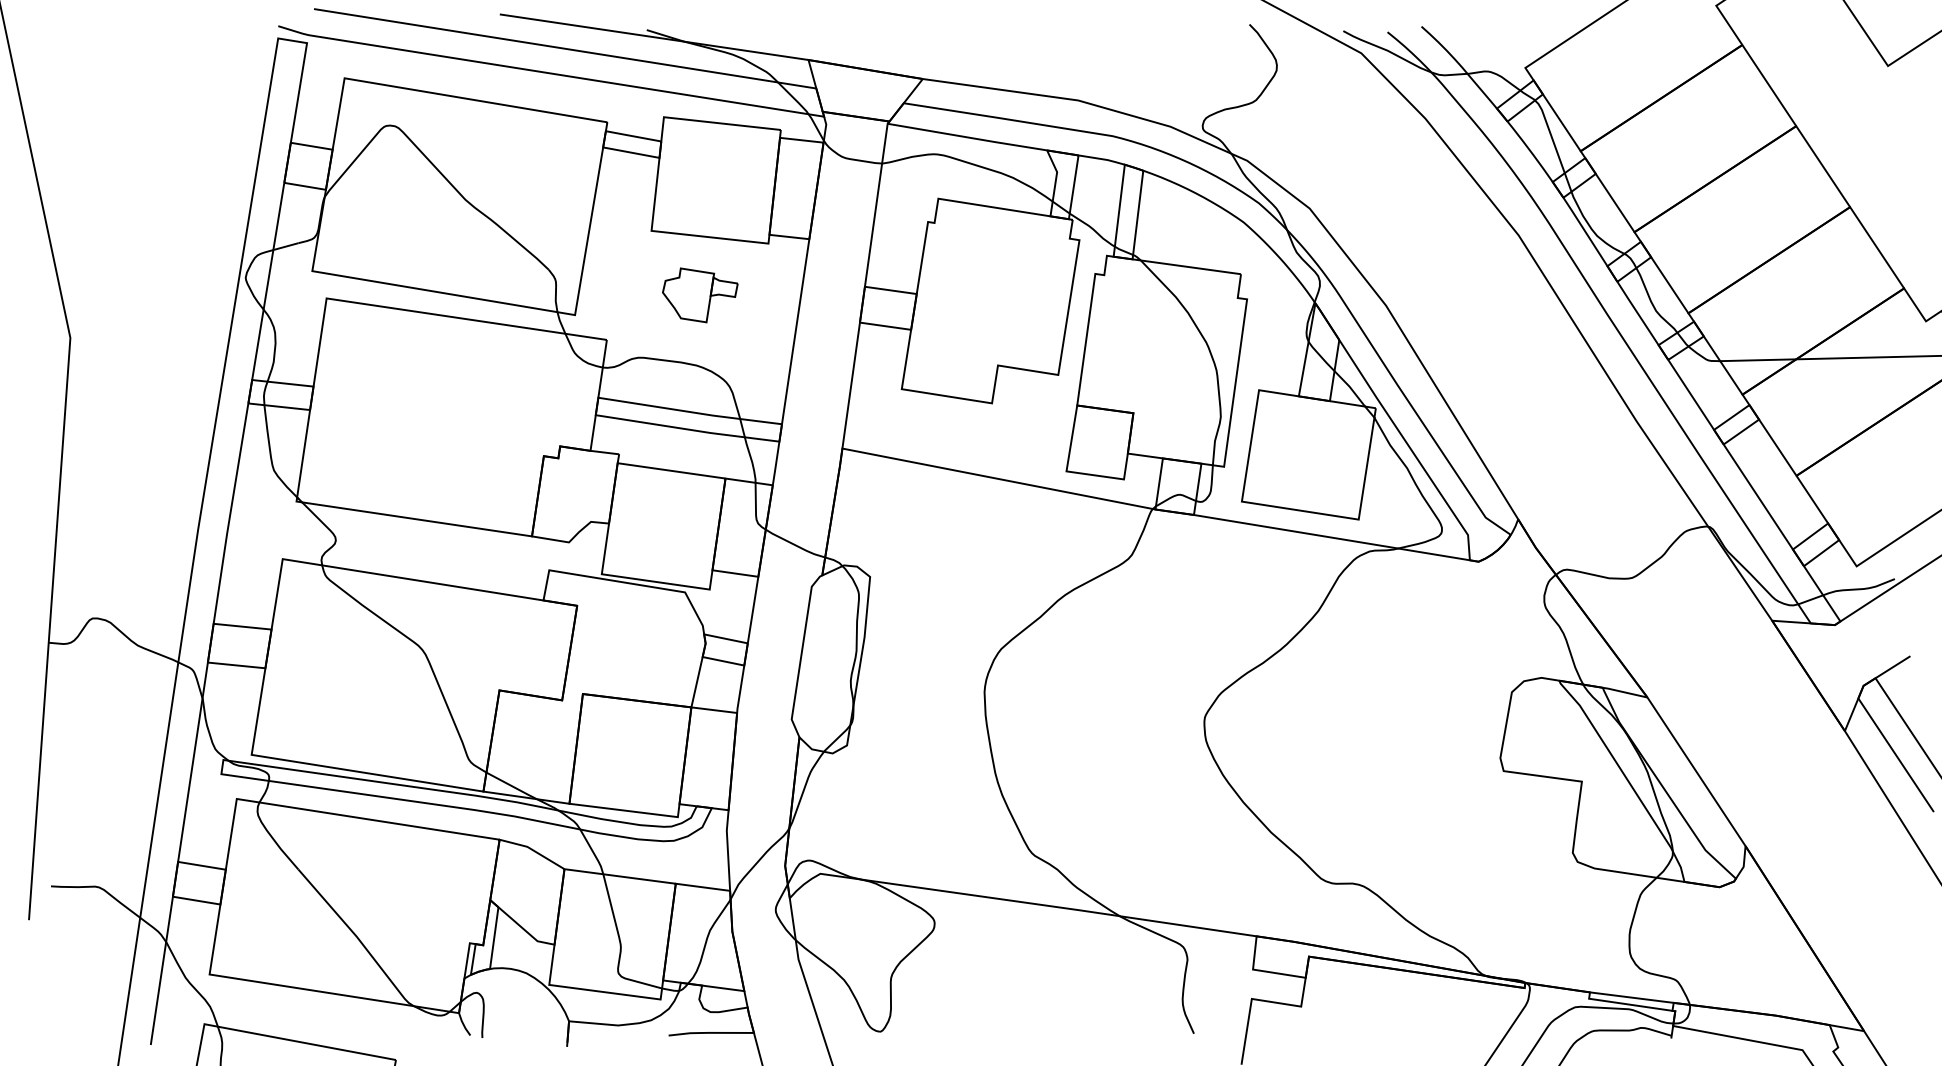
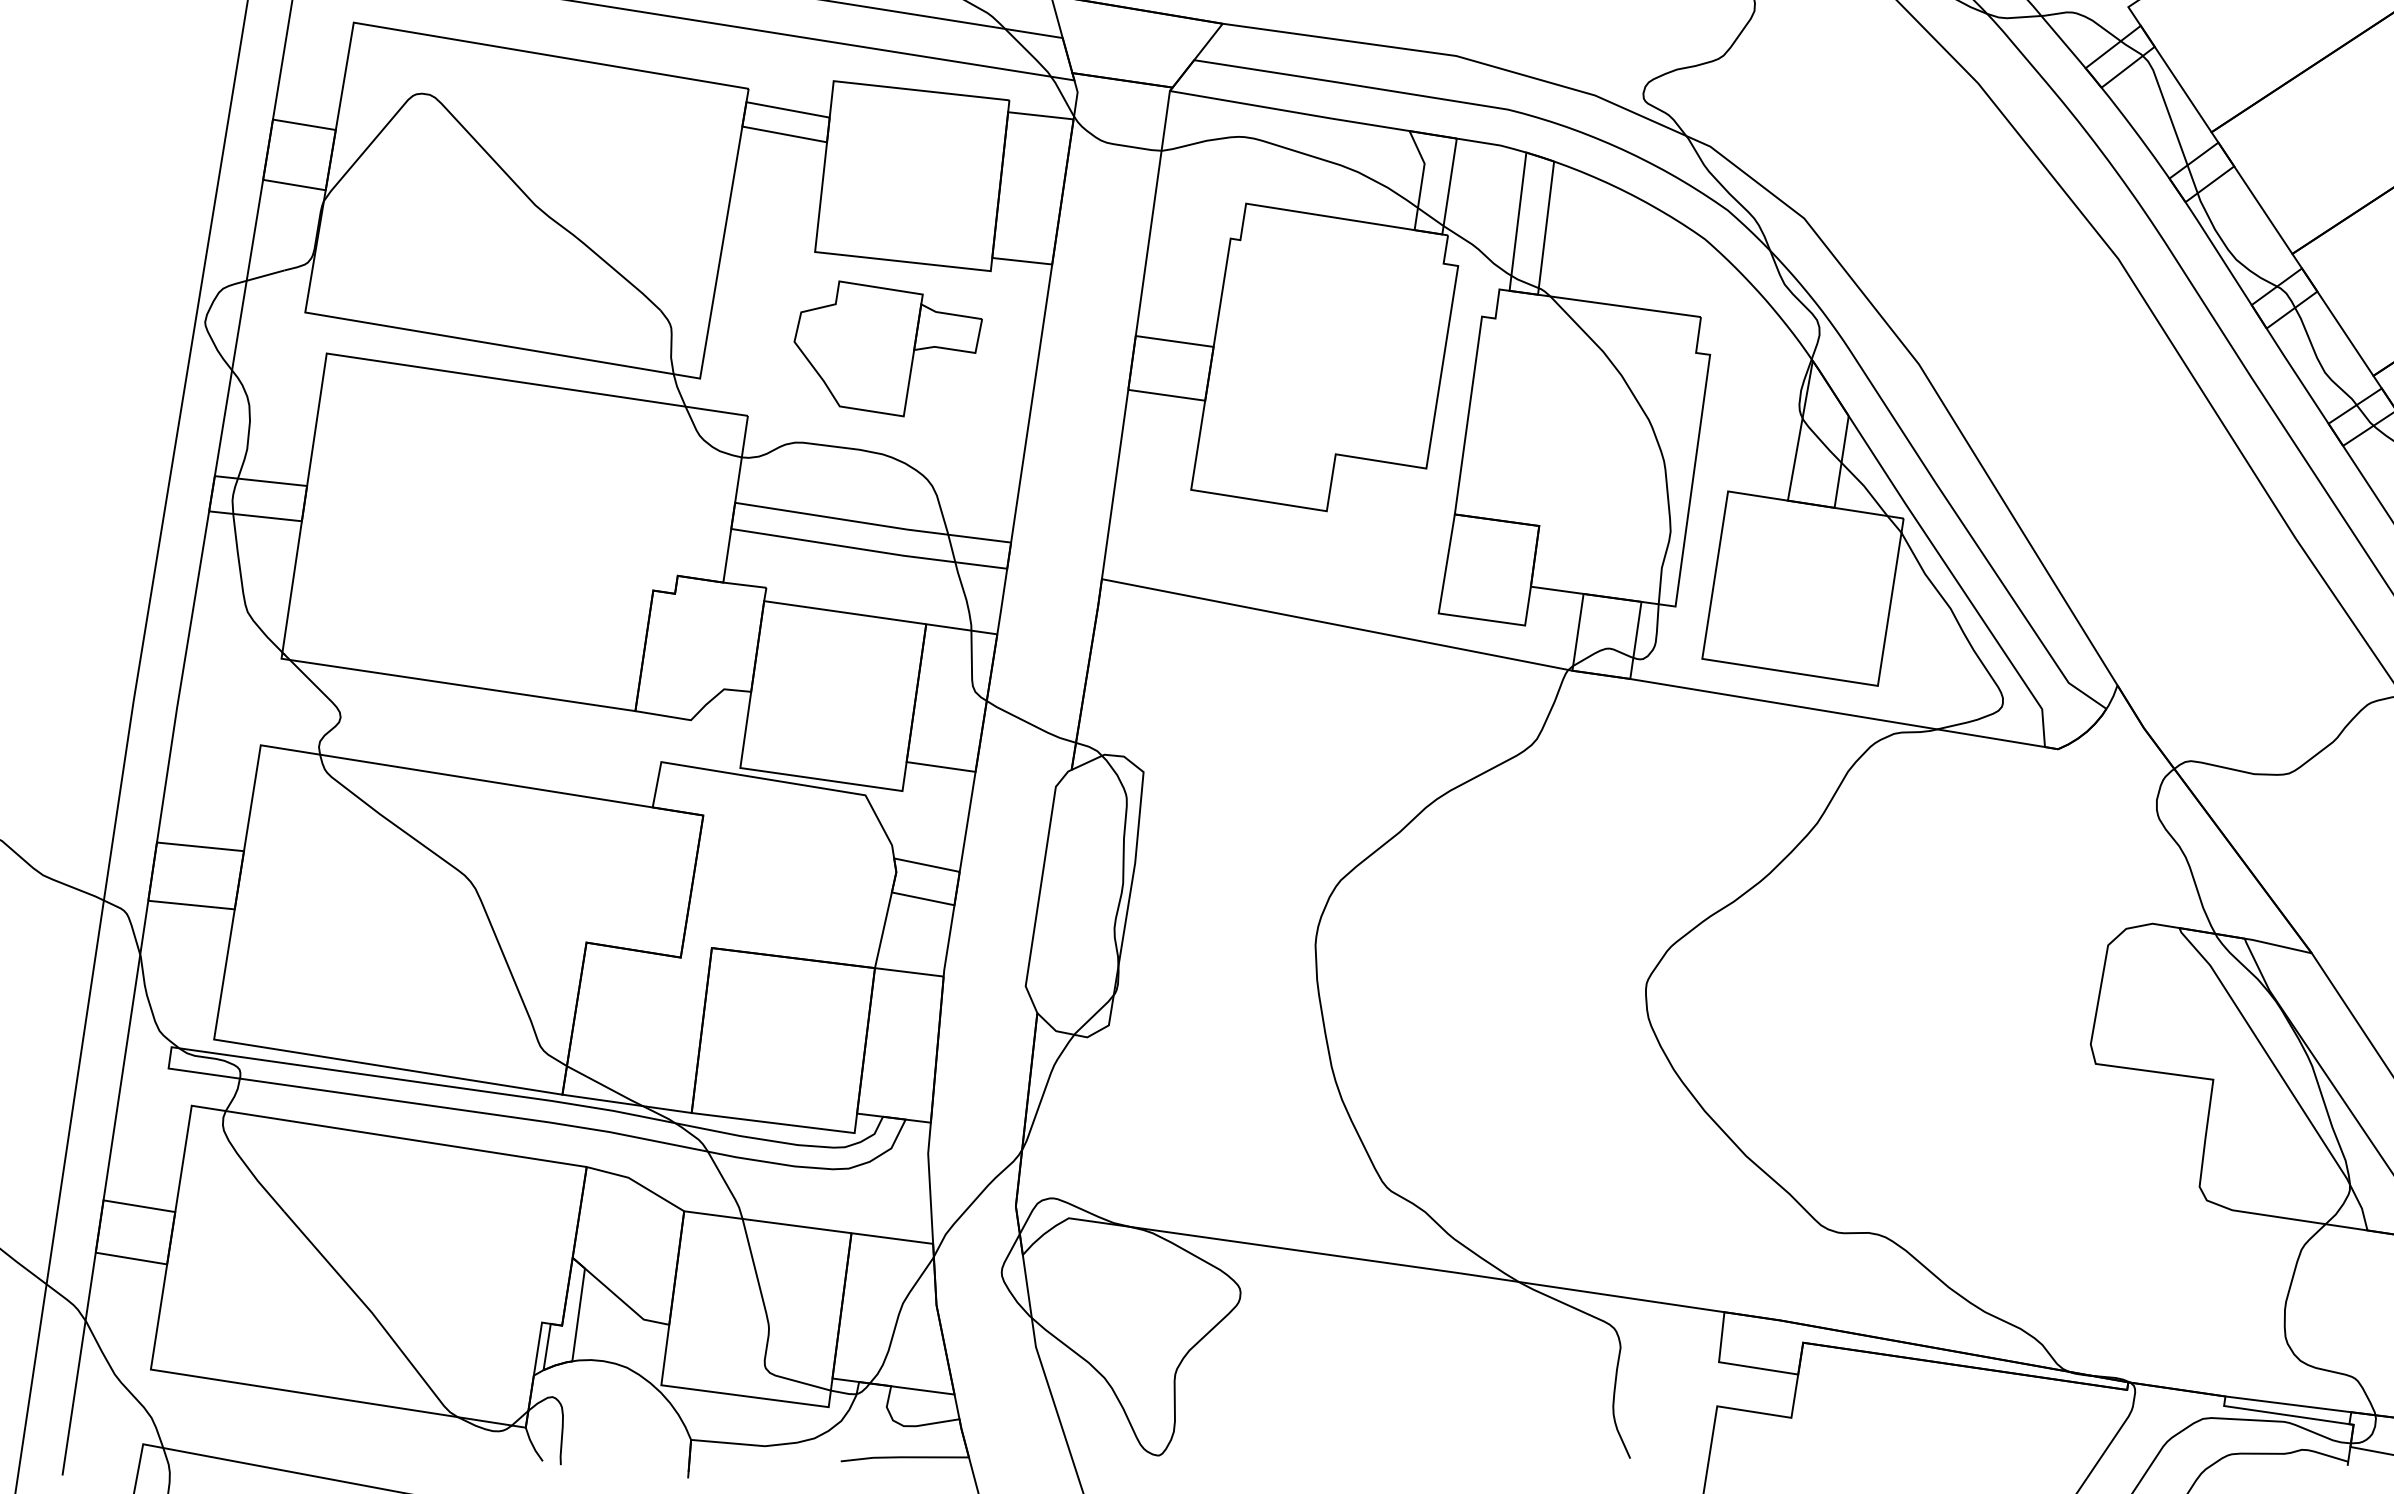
part: (700, 295) -> (888, 349), size x1.67

